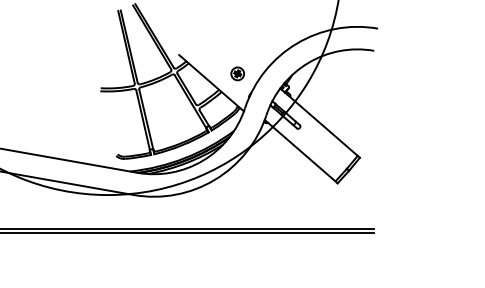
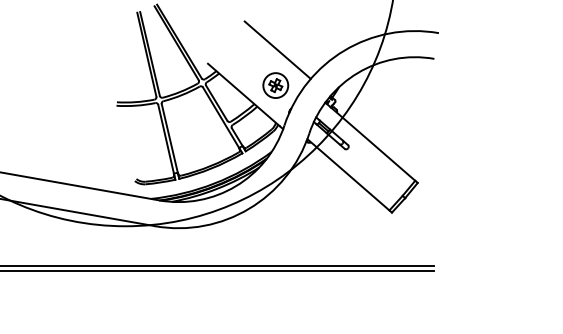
line: (238, 43) -> (276, 50), added
part: (237, 73) -> (275, 85), size x1.67

